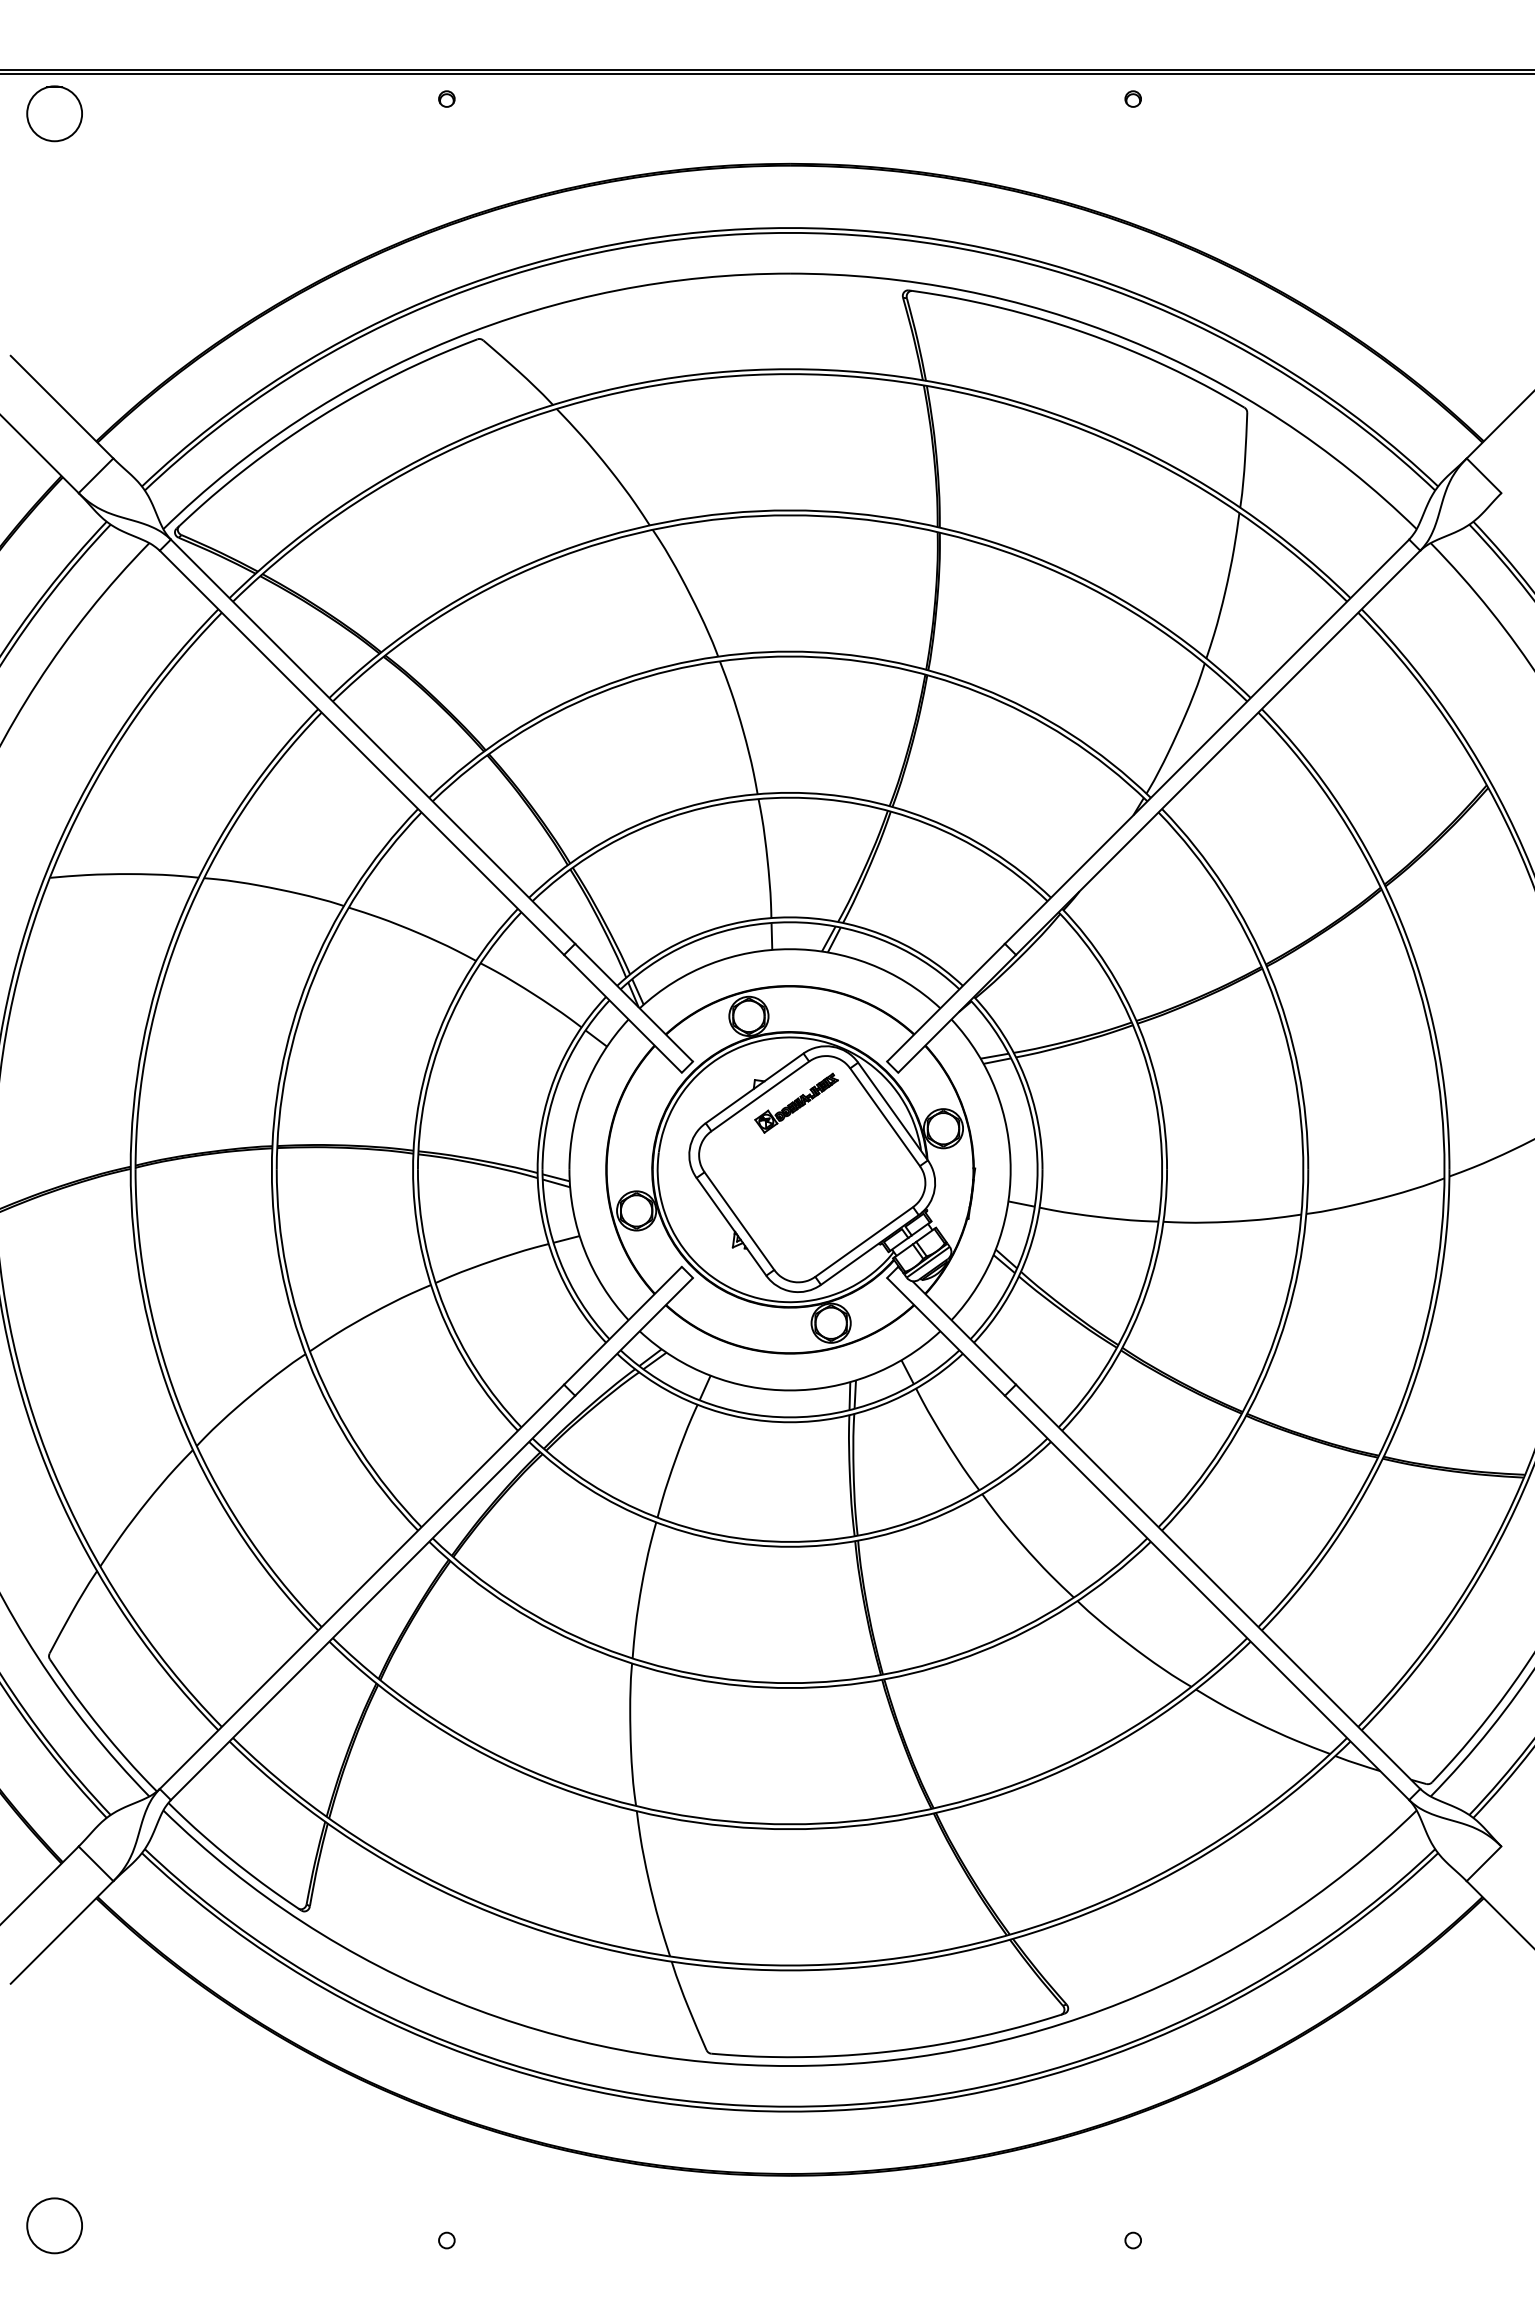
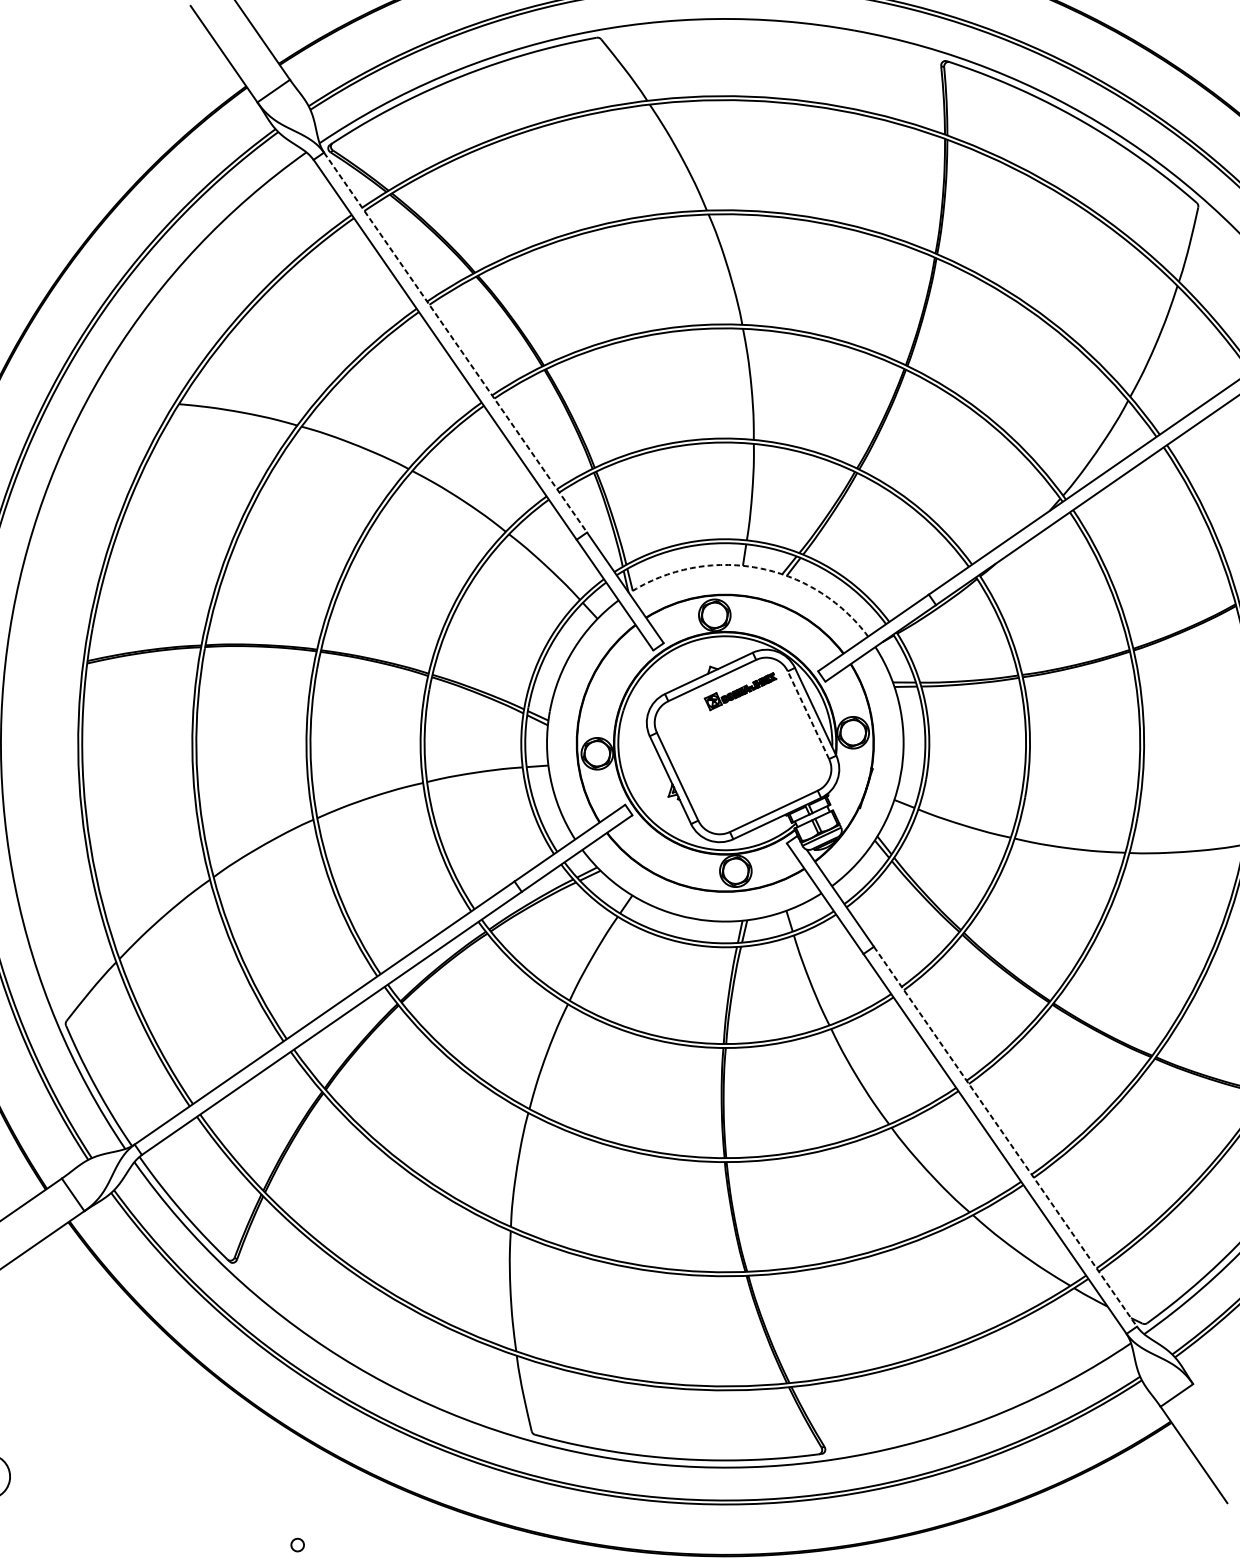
line: (373, 741) -> (455, 342), solid -> dashed
arc: (790, 949) -> (757, 568), solid -> dashed
line: (884, 1116) -> (808, 714), solid -> dashed
line: (1218, 1586) -> (1005, 1136), solid -> dashed

